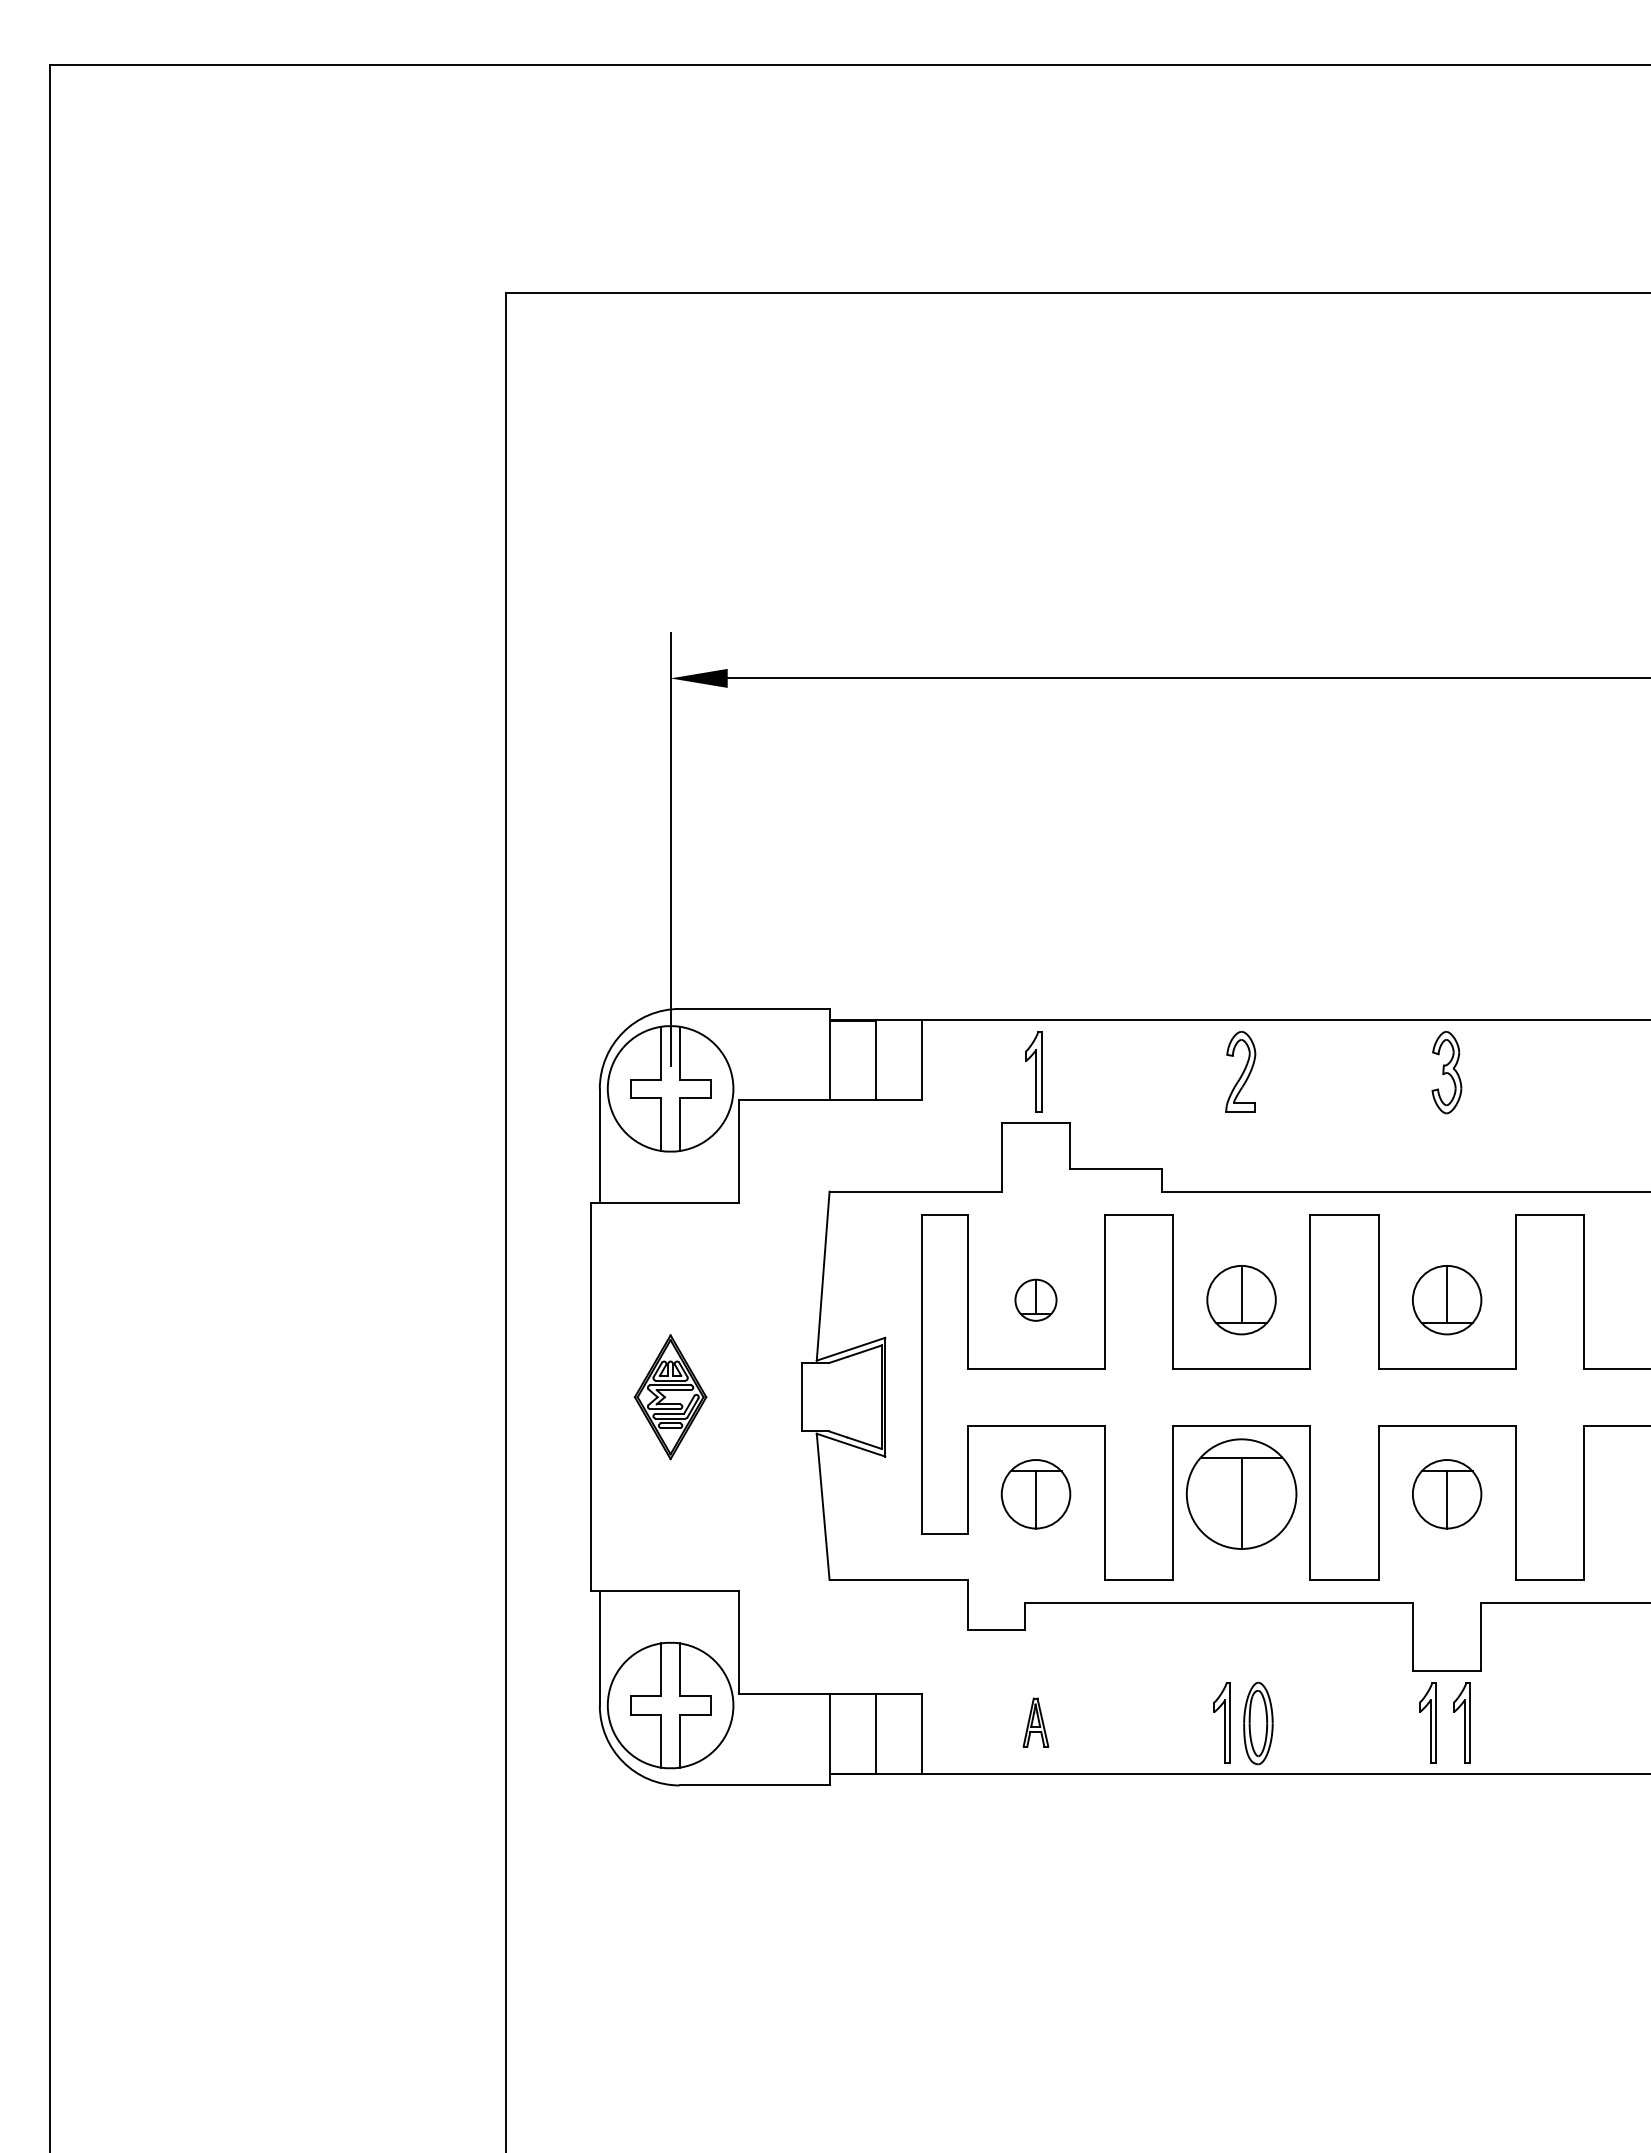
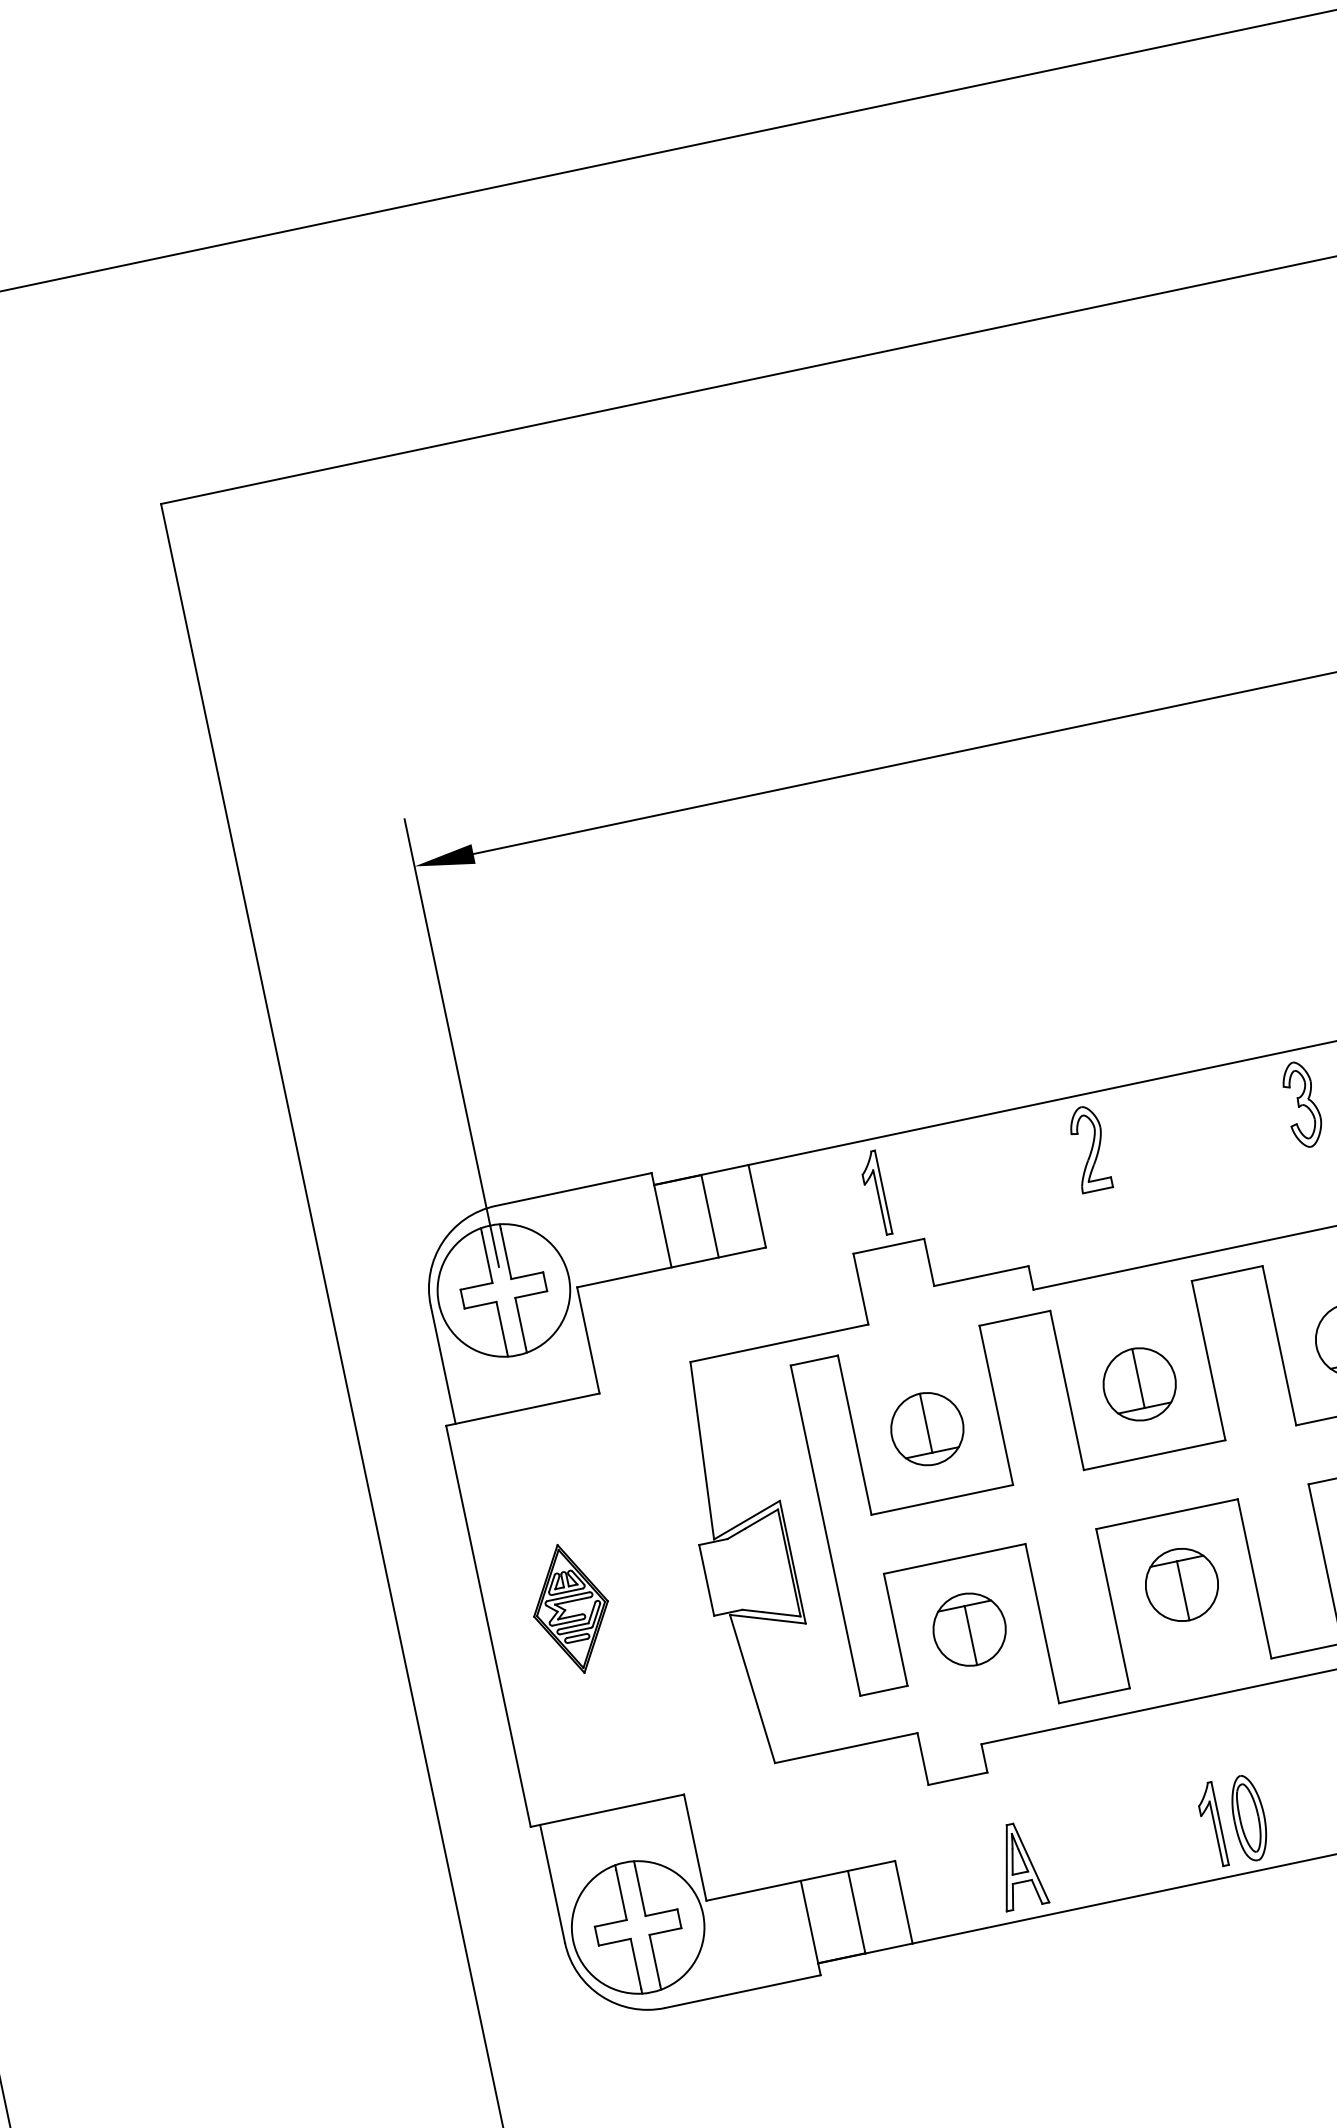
part: (1035, 1300) -> (926, 1429), size x1.67
part: (1241, 1494) -> (1181, 1585), size x0.62
part: (1035, 1722) -> (1018, 1865), size x1.67

